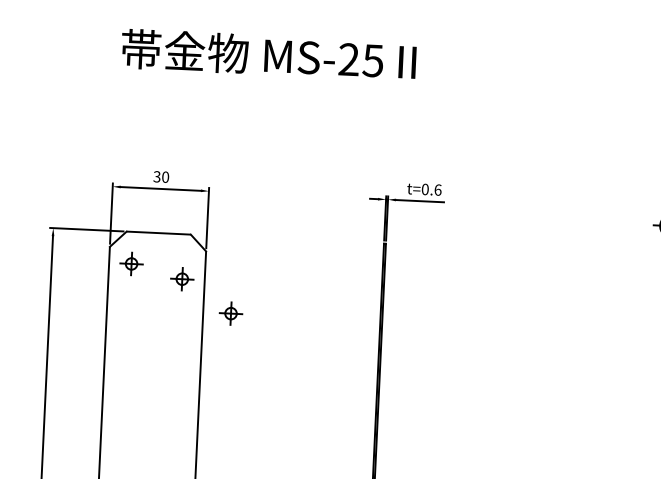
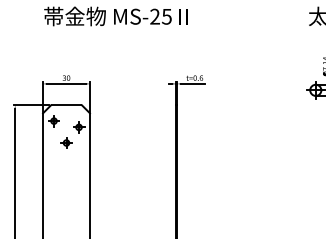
part: (231, 312) -> (66, 142), moved

